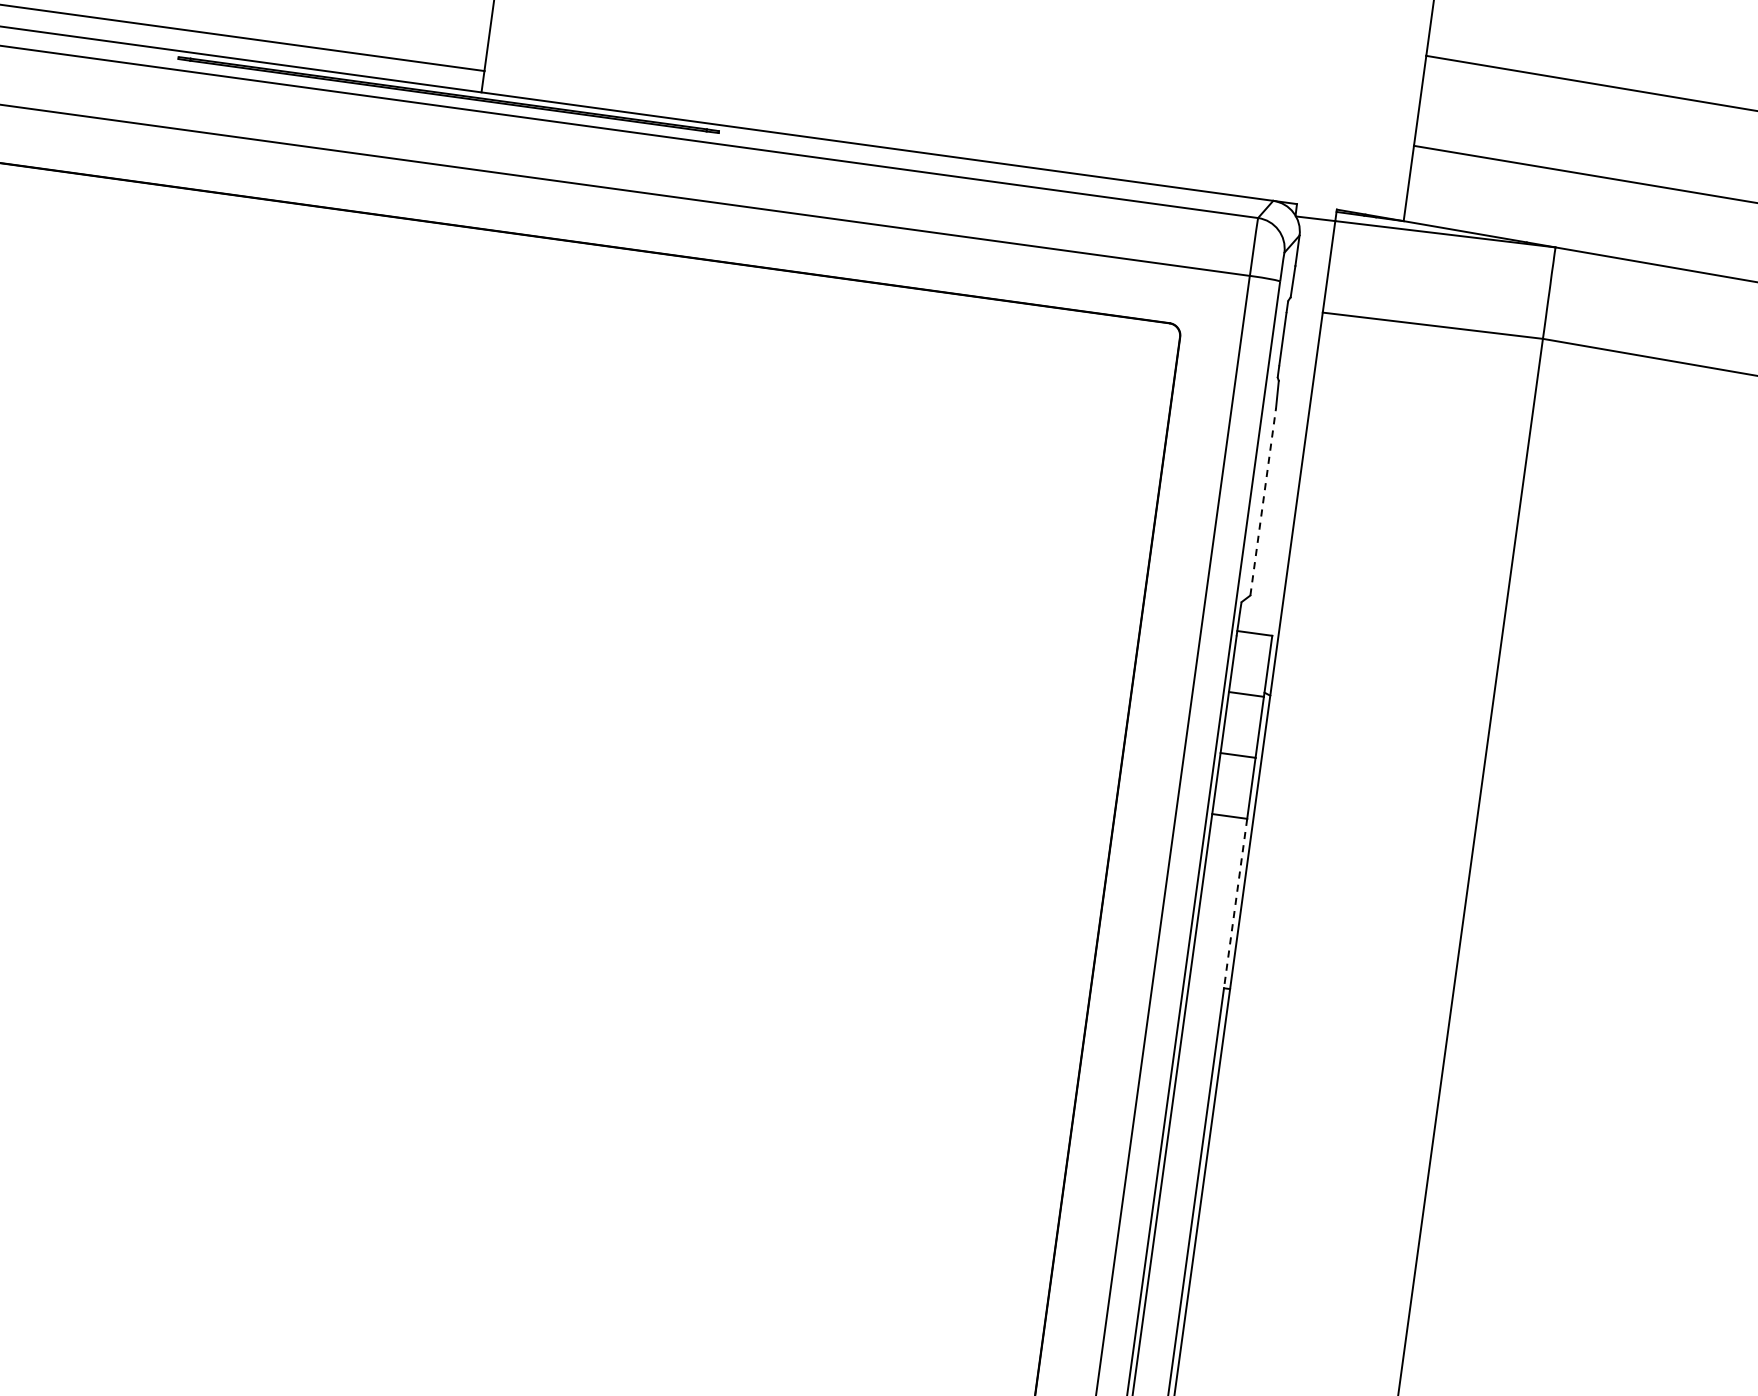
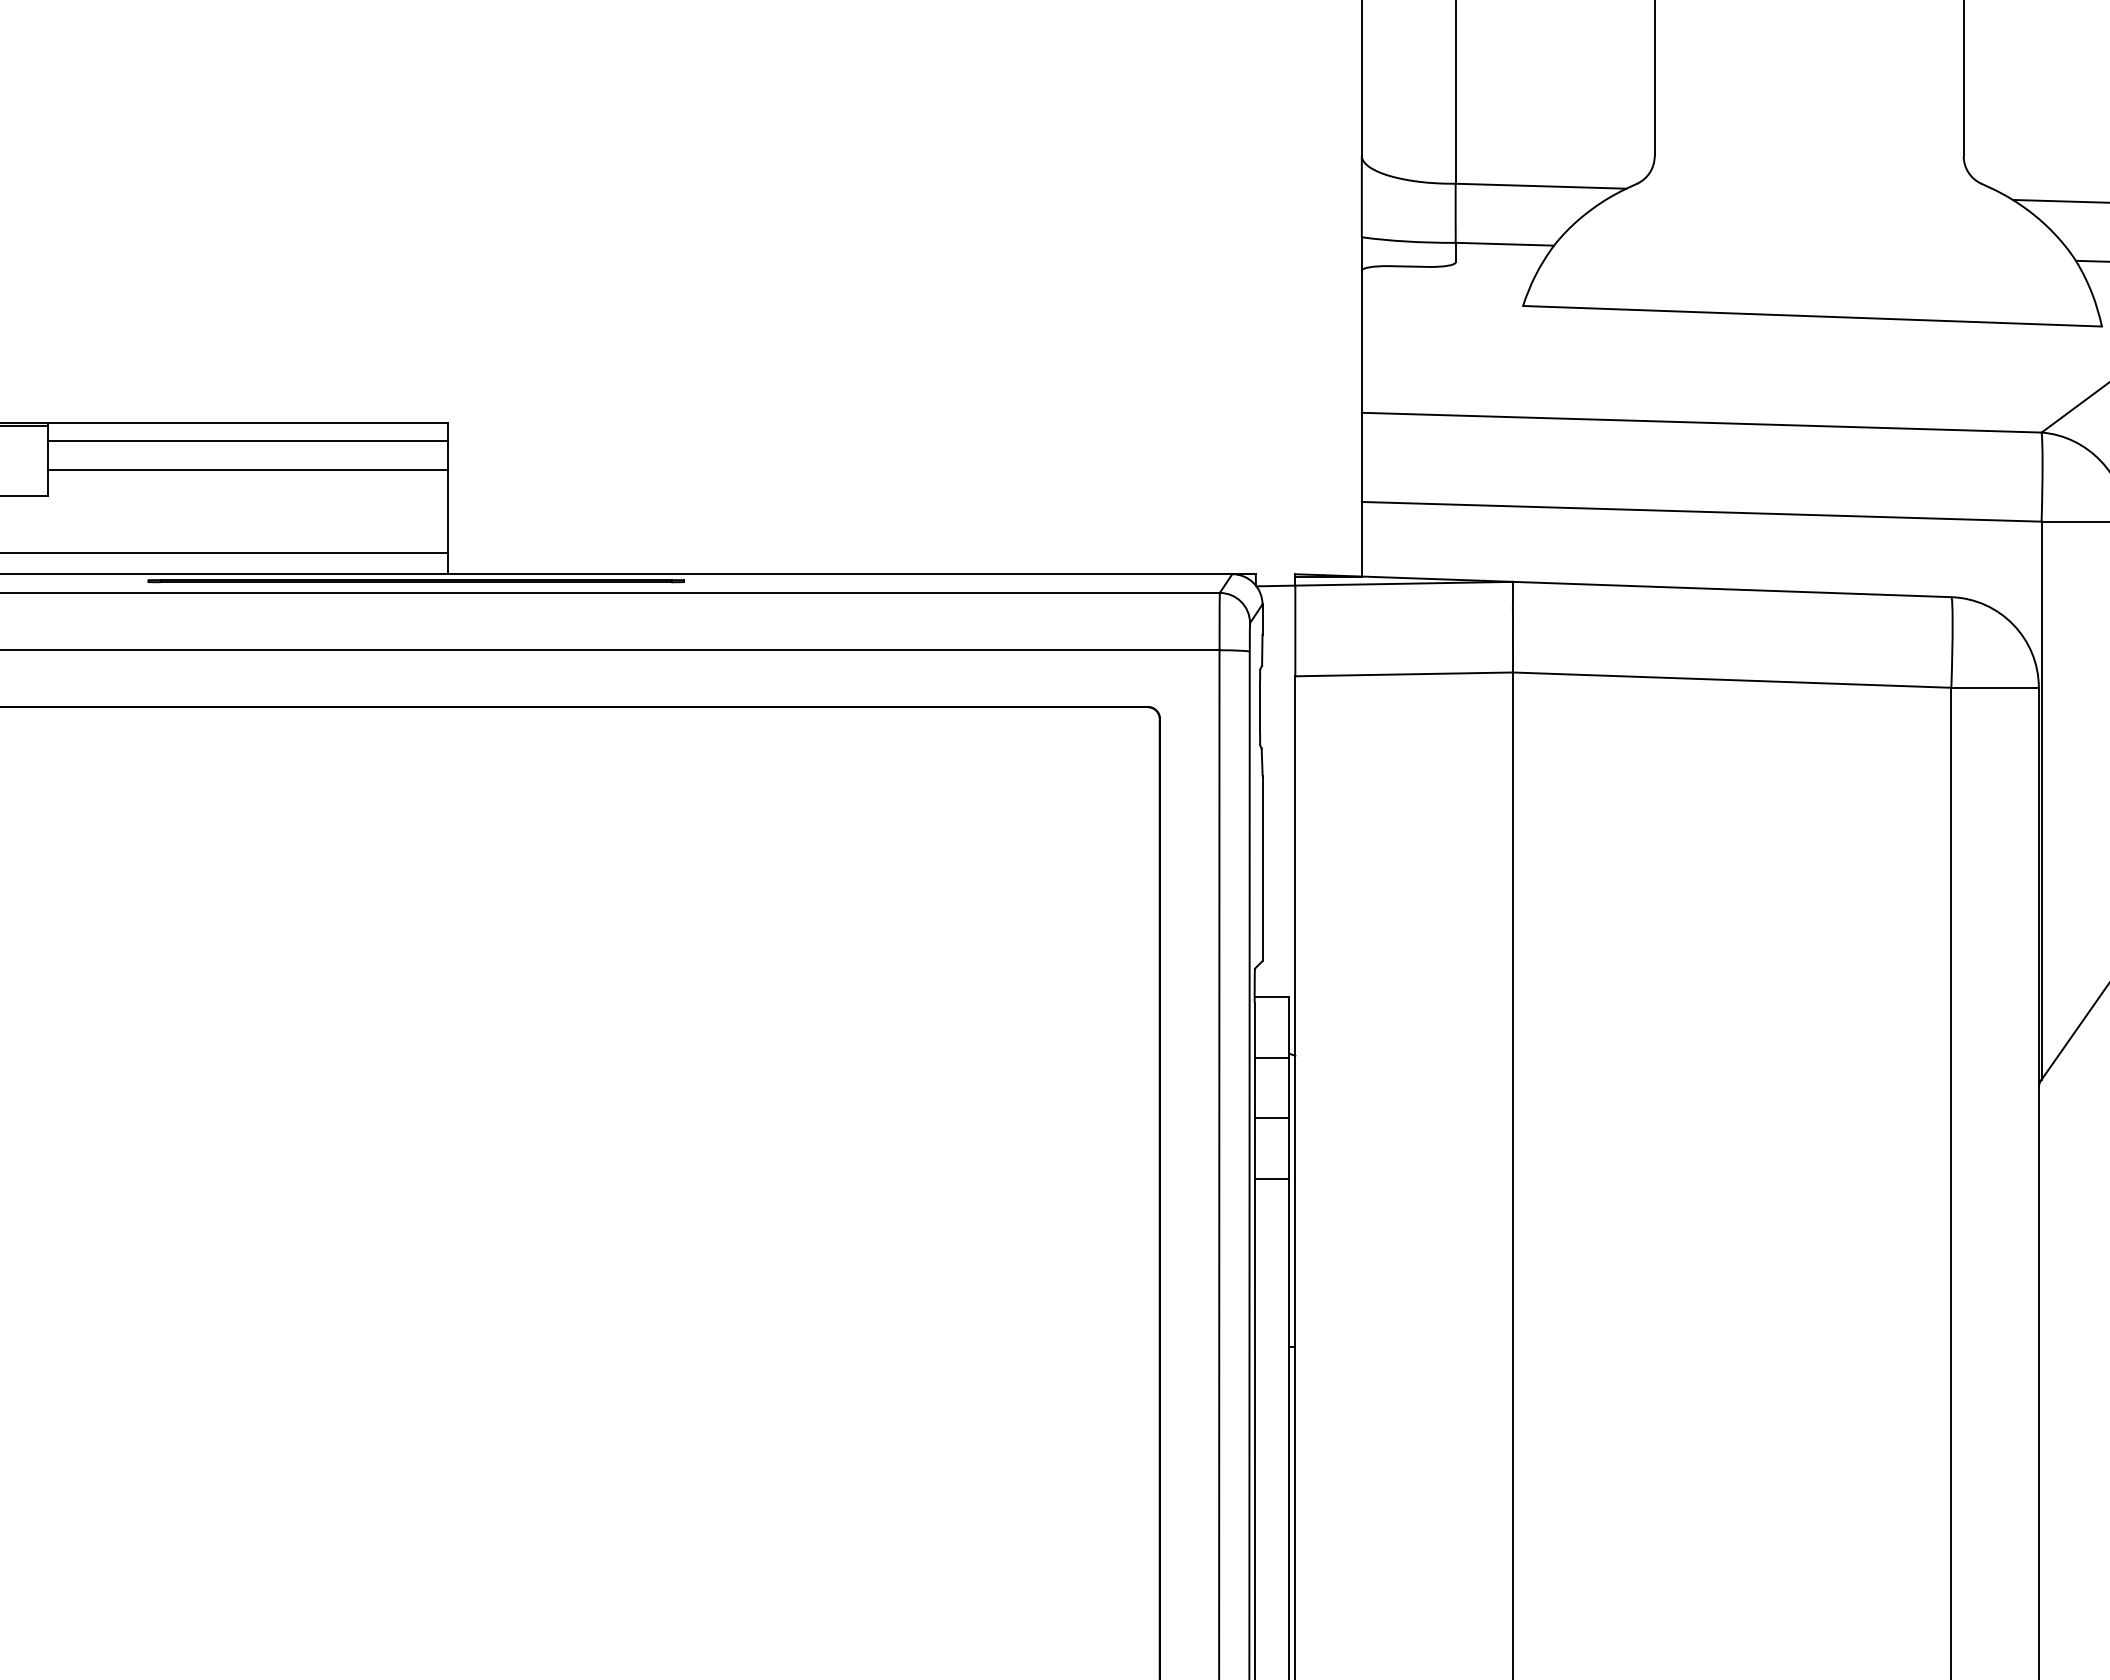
line: (1263, 502) -> (1262, 868), dashed -> solid
line: (1235, 903) -> (1289, 1262), dashed -> solid

